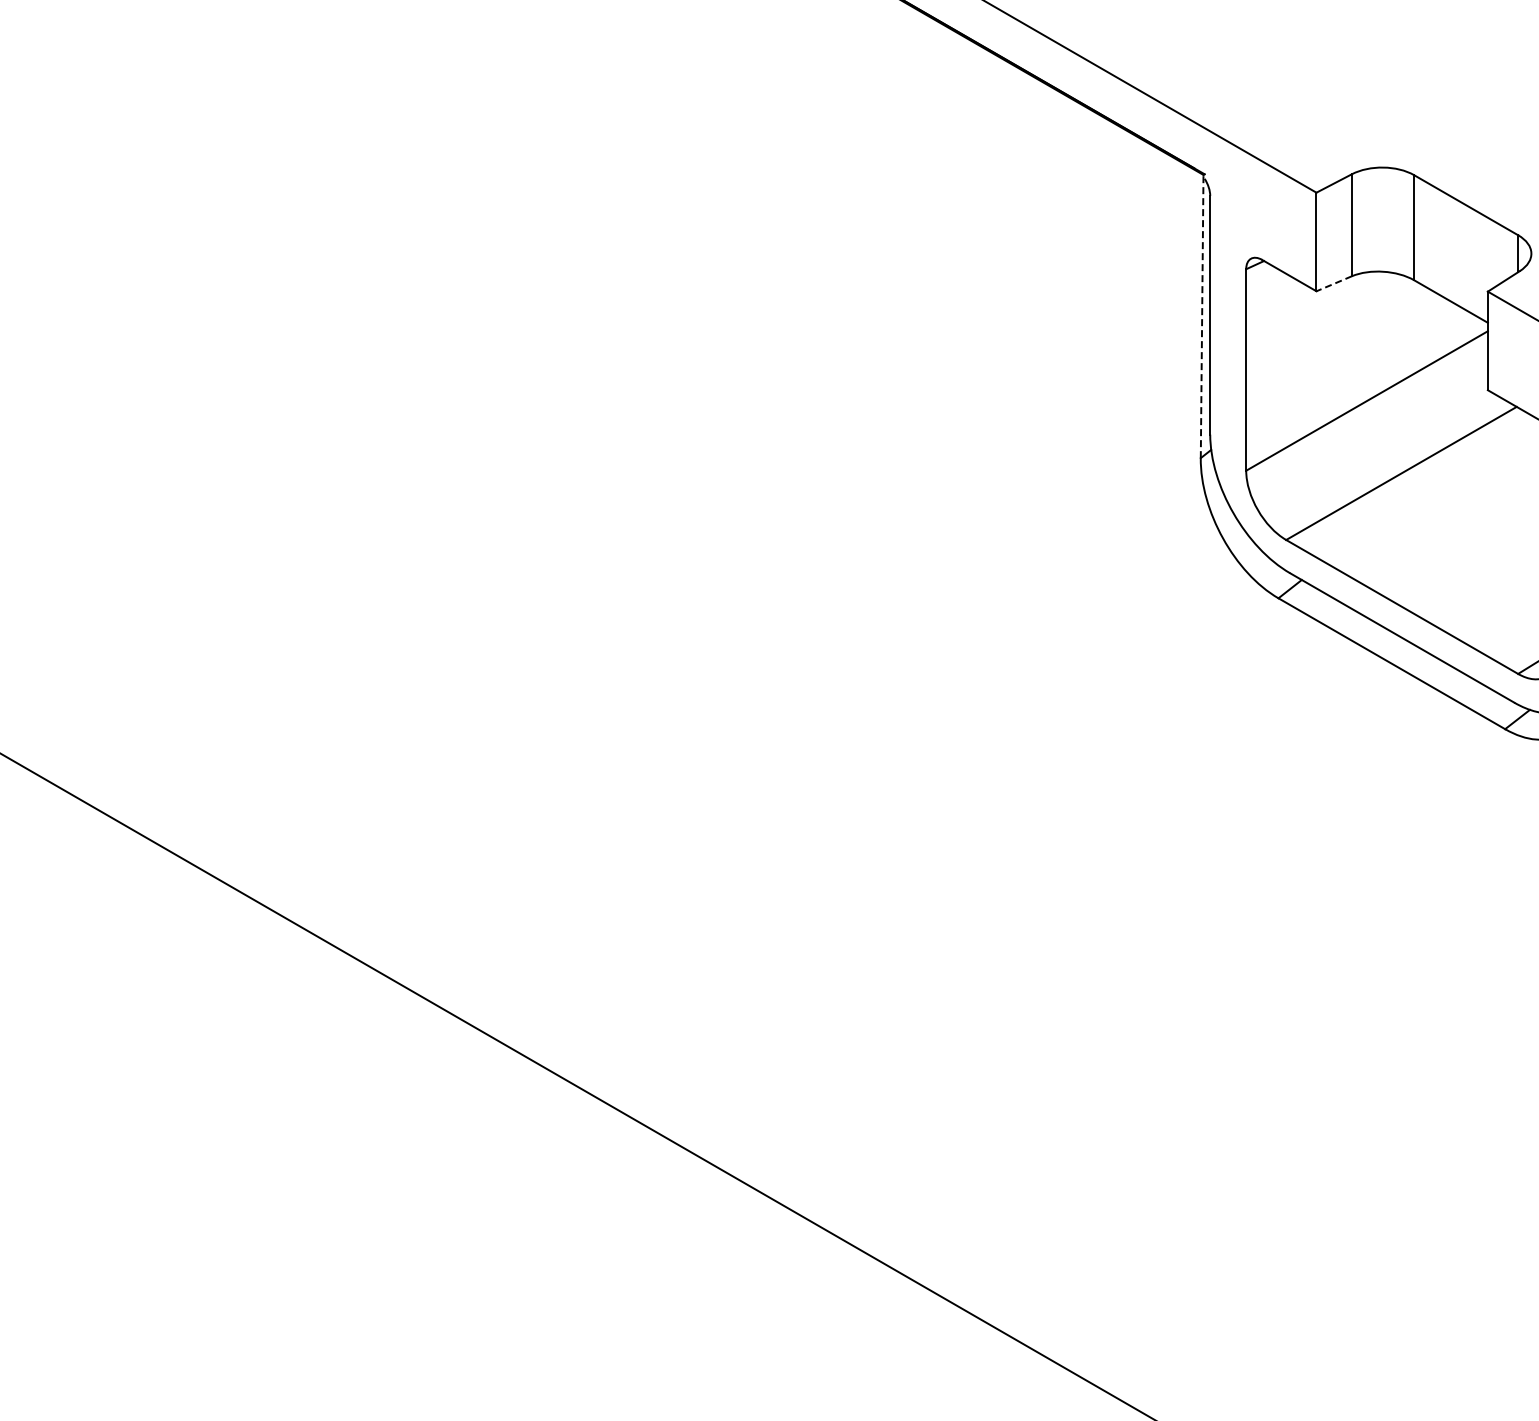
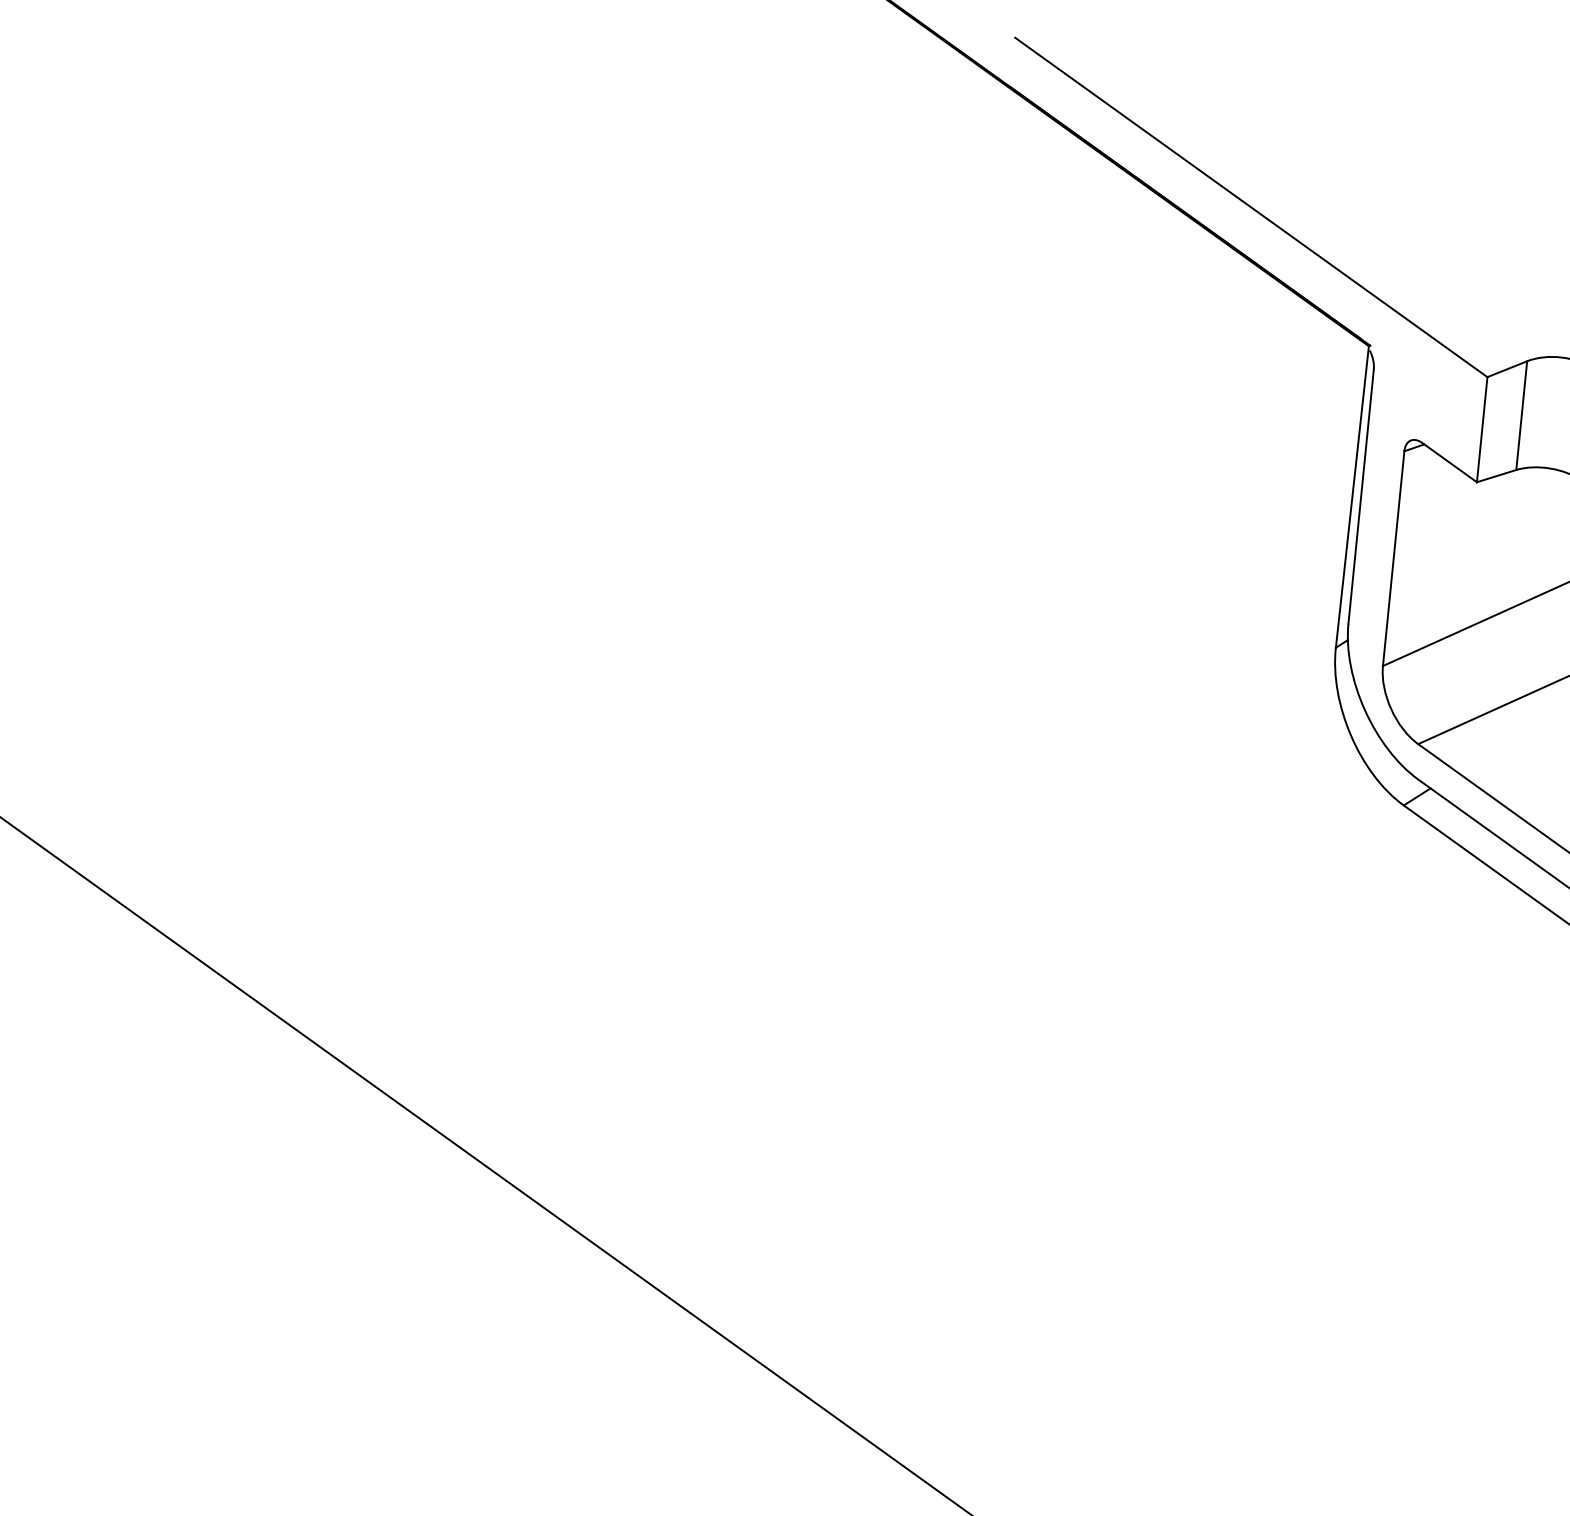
line: (1333, 283) -> (1495, 475), dashed -> solid
line: (1202, 316) -> (1352, 496), dashed -> solid

